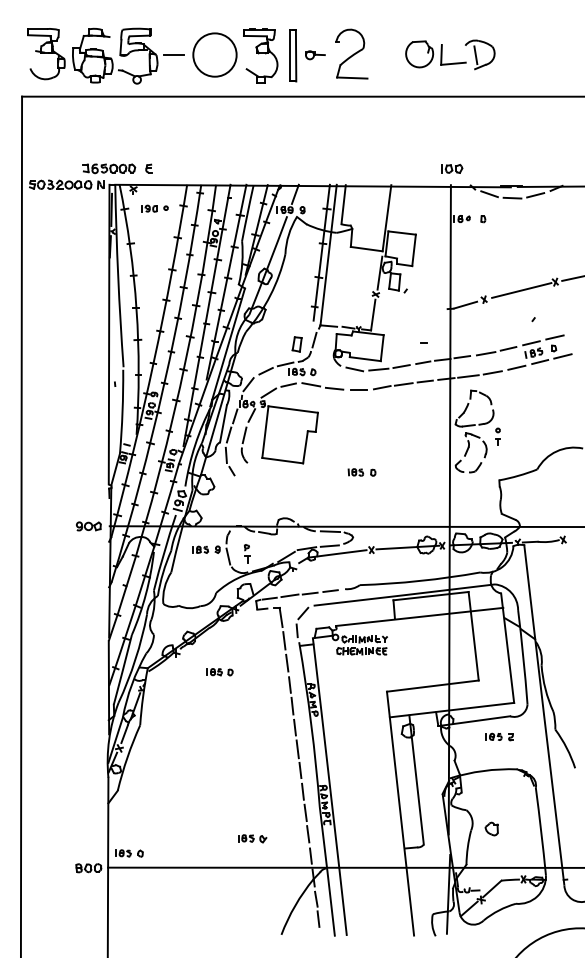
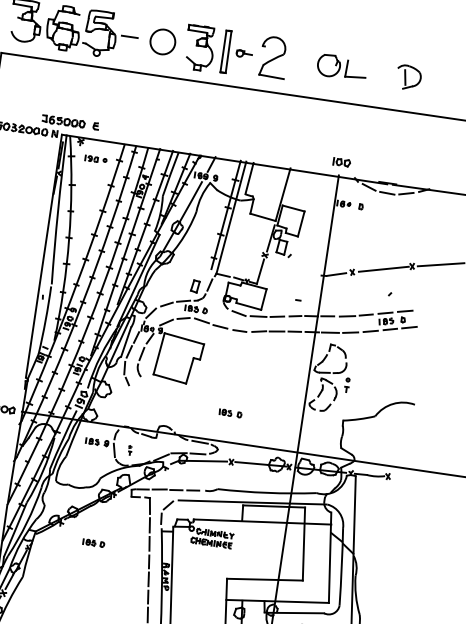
circle: (214, 54) -> (162, 41), size x0.7
part: (480, 54) -> (409, 77), moved
part: (361, 472) -> (230, 413), moved
part: (247, 553) -> (130, 450), size x0.6

